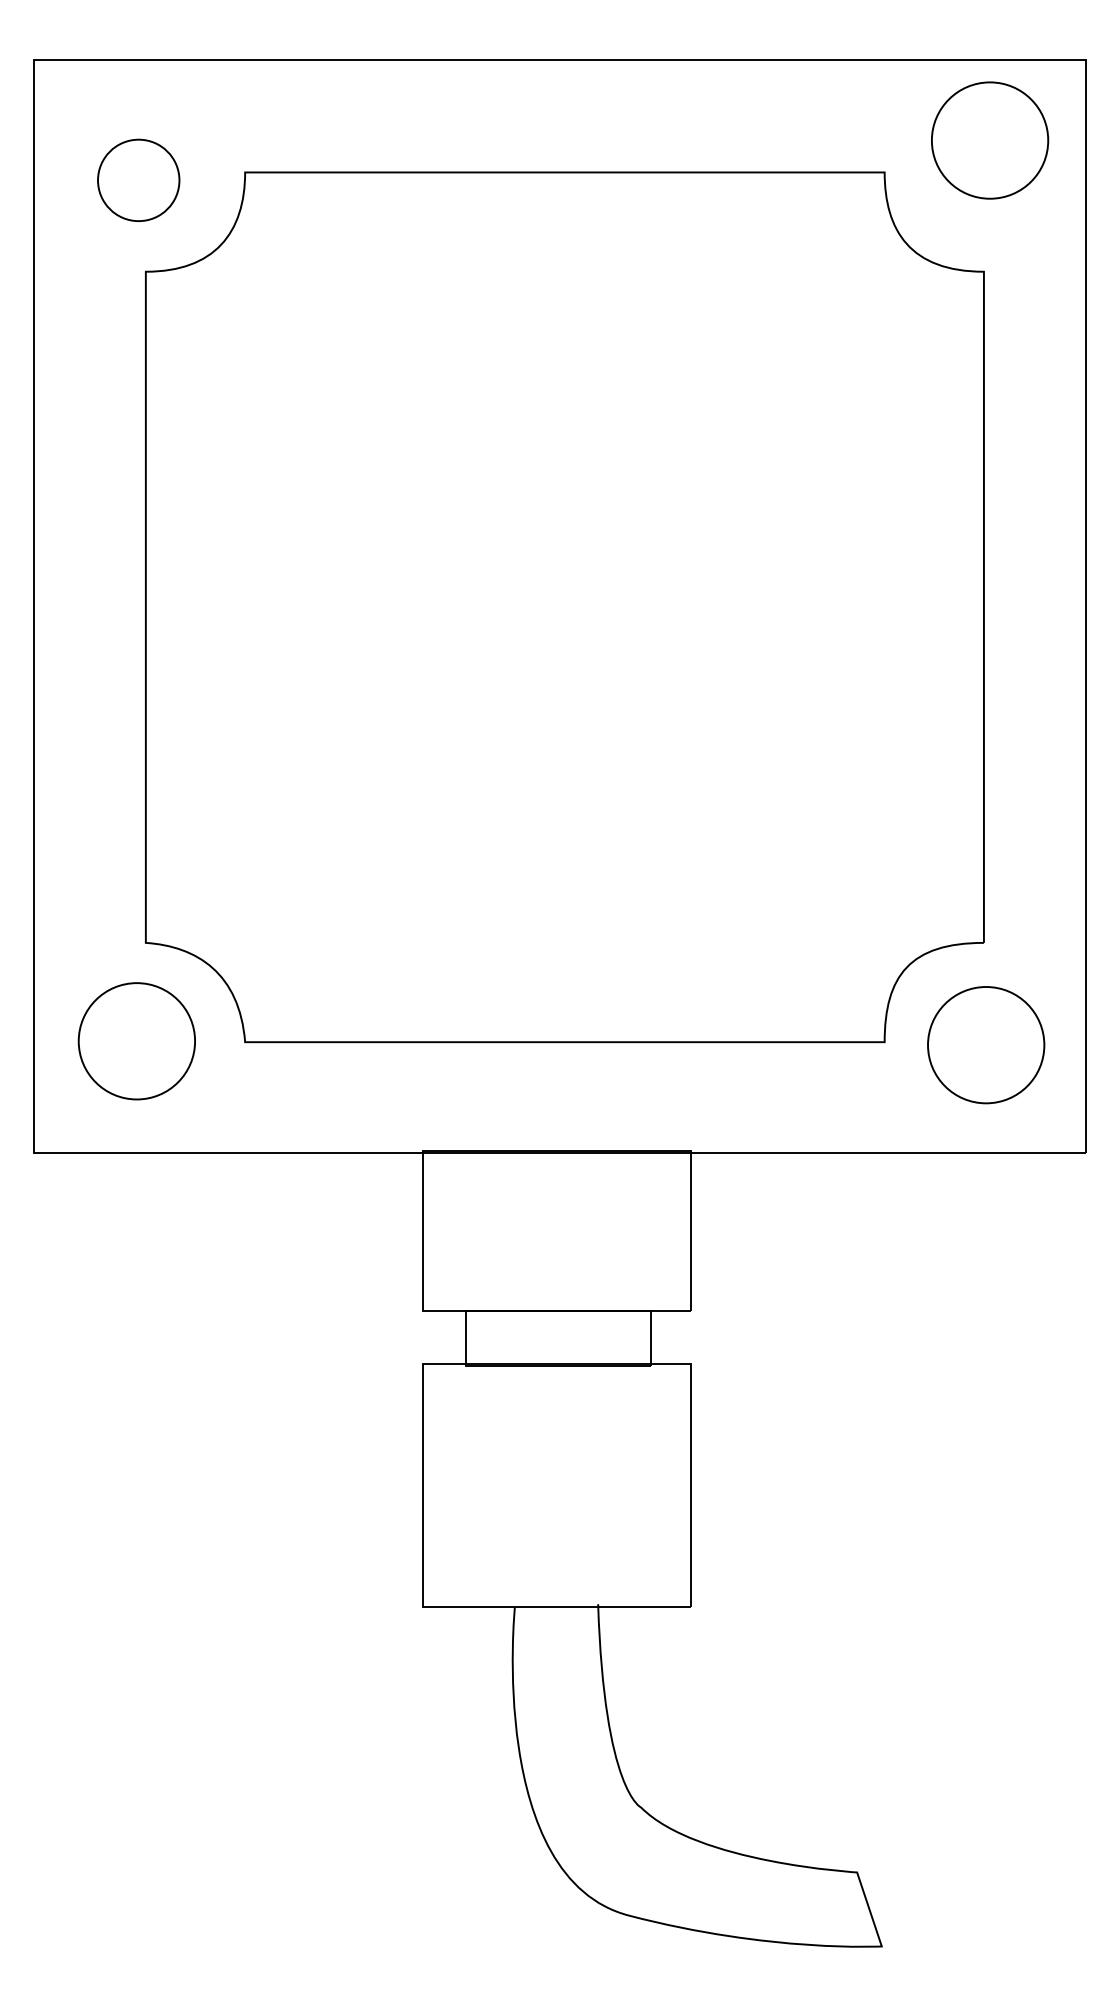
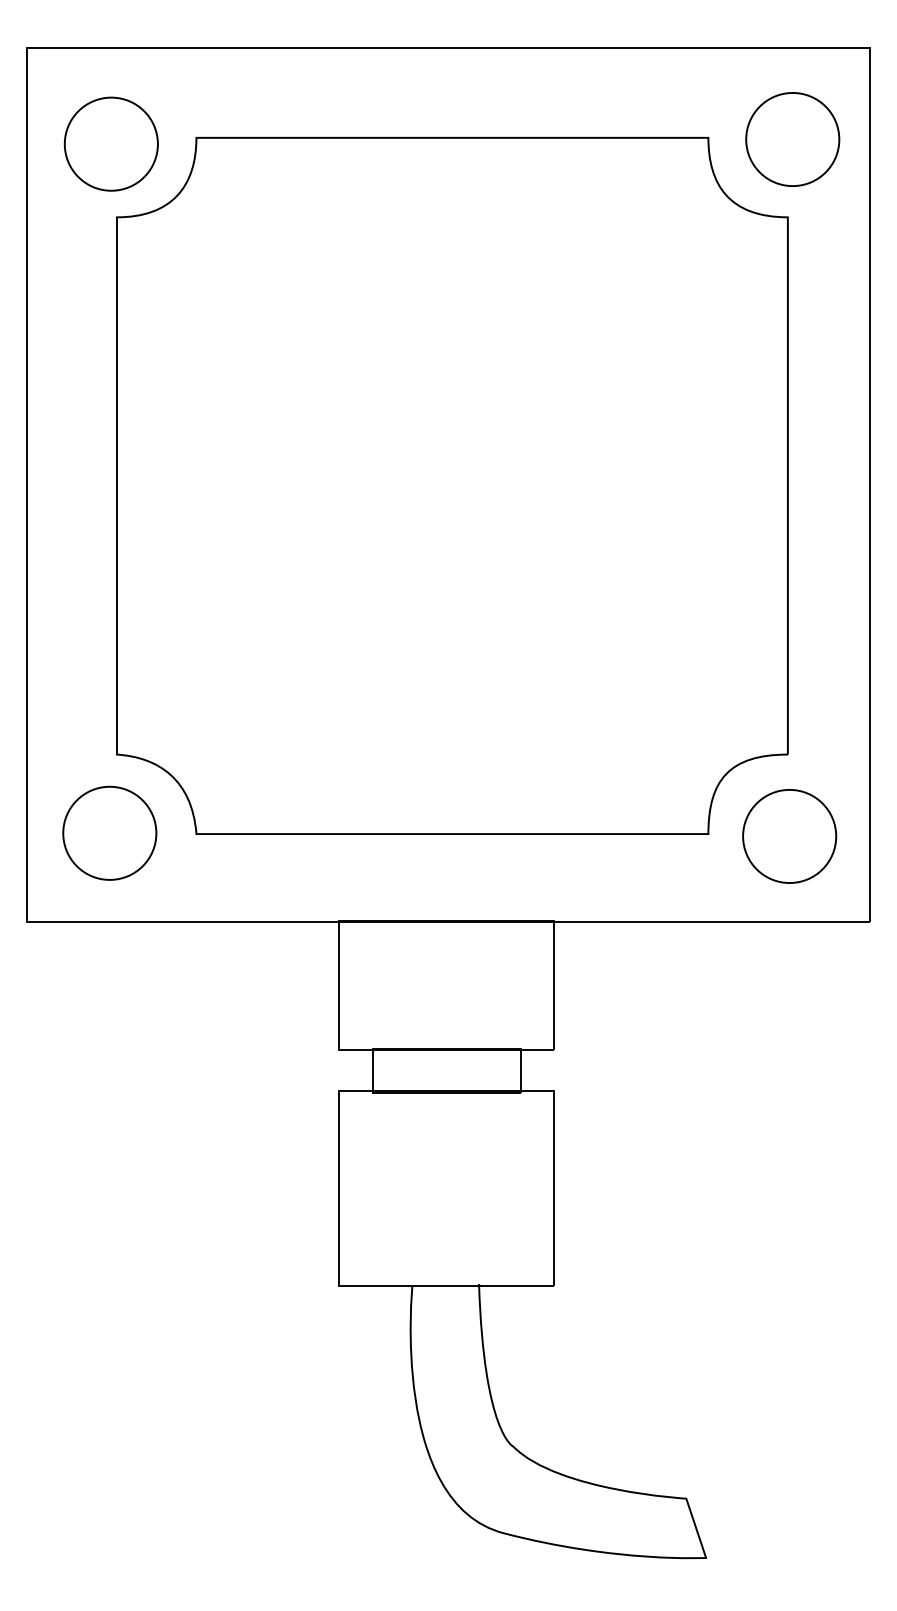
part: (990, 140) -> (793, 139), moved
part: (138, 180) -> (111, 144), size x1.43

